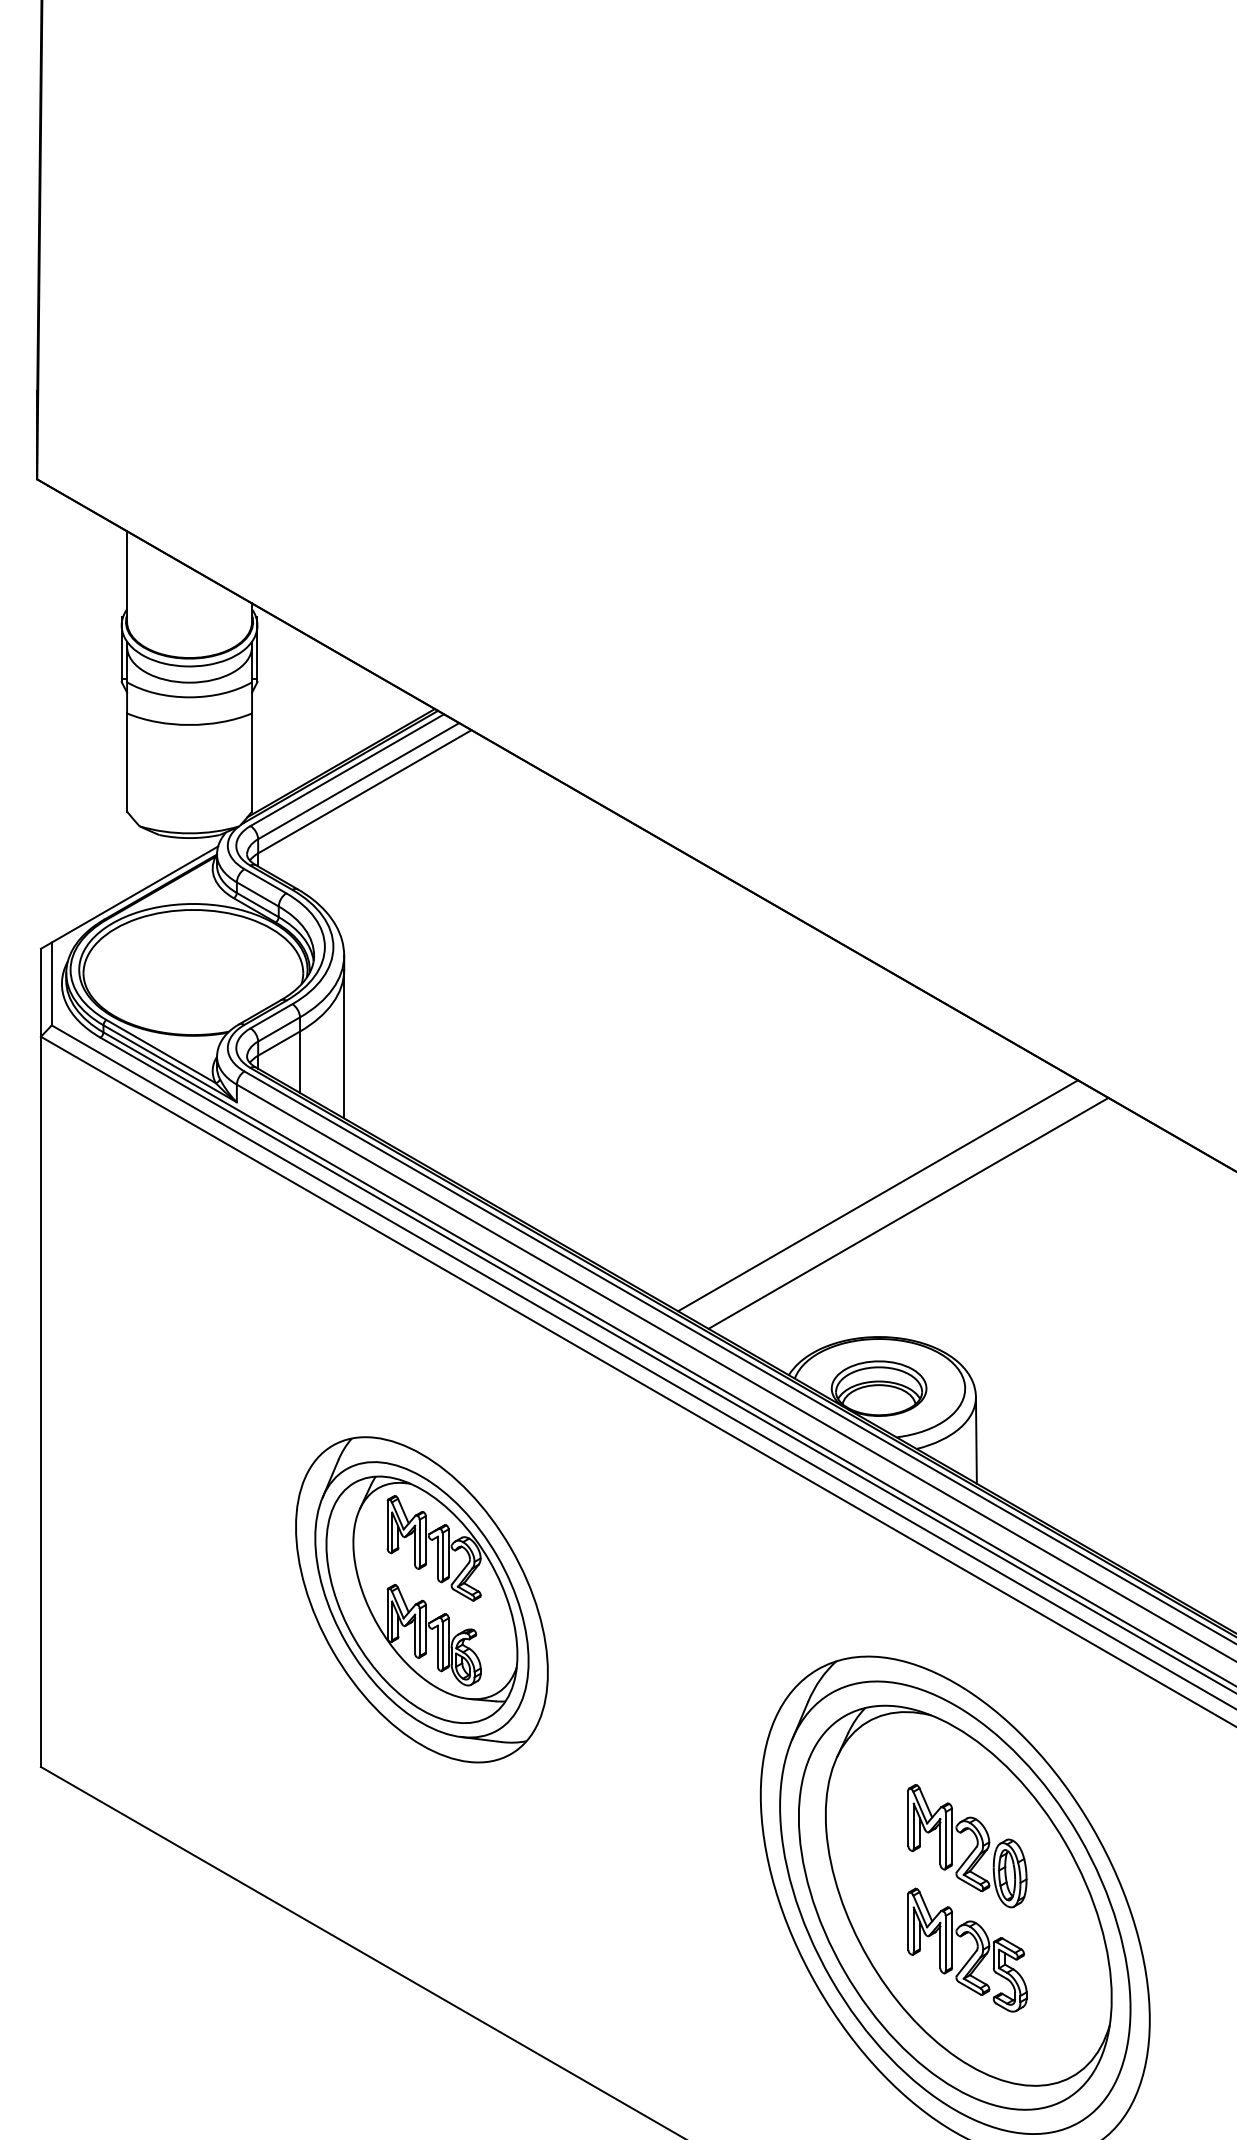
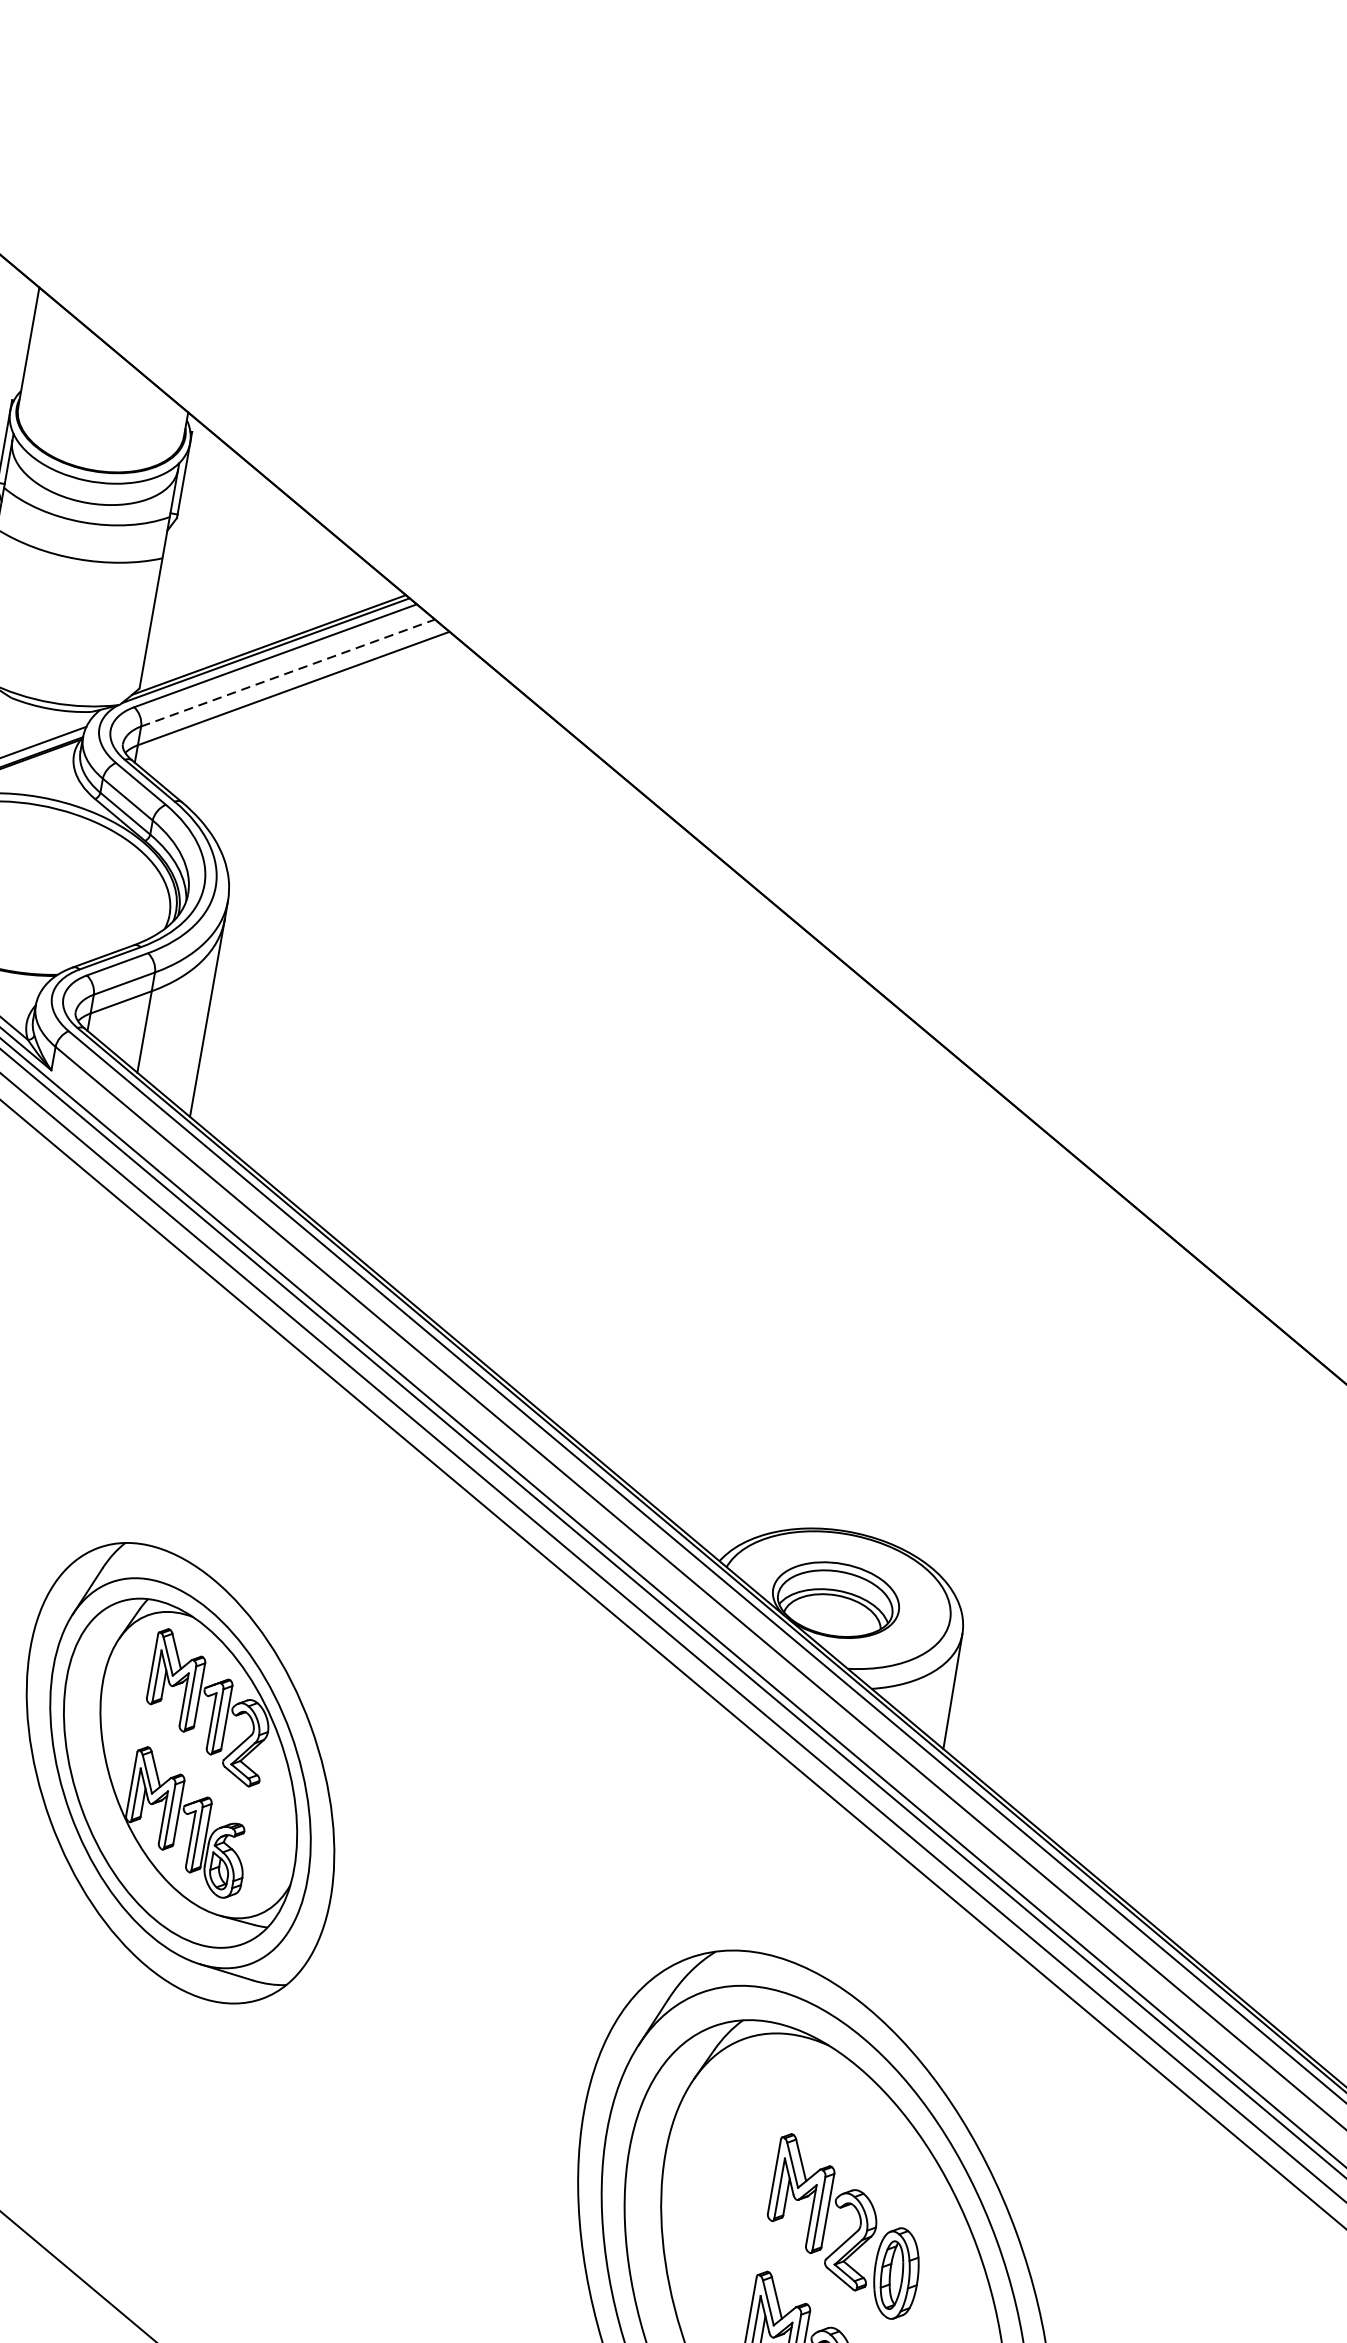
line: (359, 780) -> (289, 672), solid -> dashed
line: (878, 1195) -> (880, 1343), removed
line: (908, 1212) -> (916, 1373), removed

